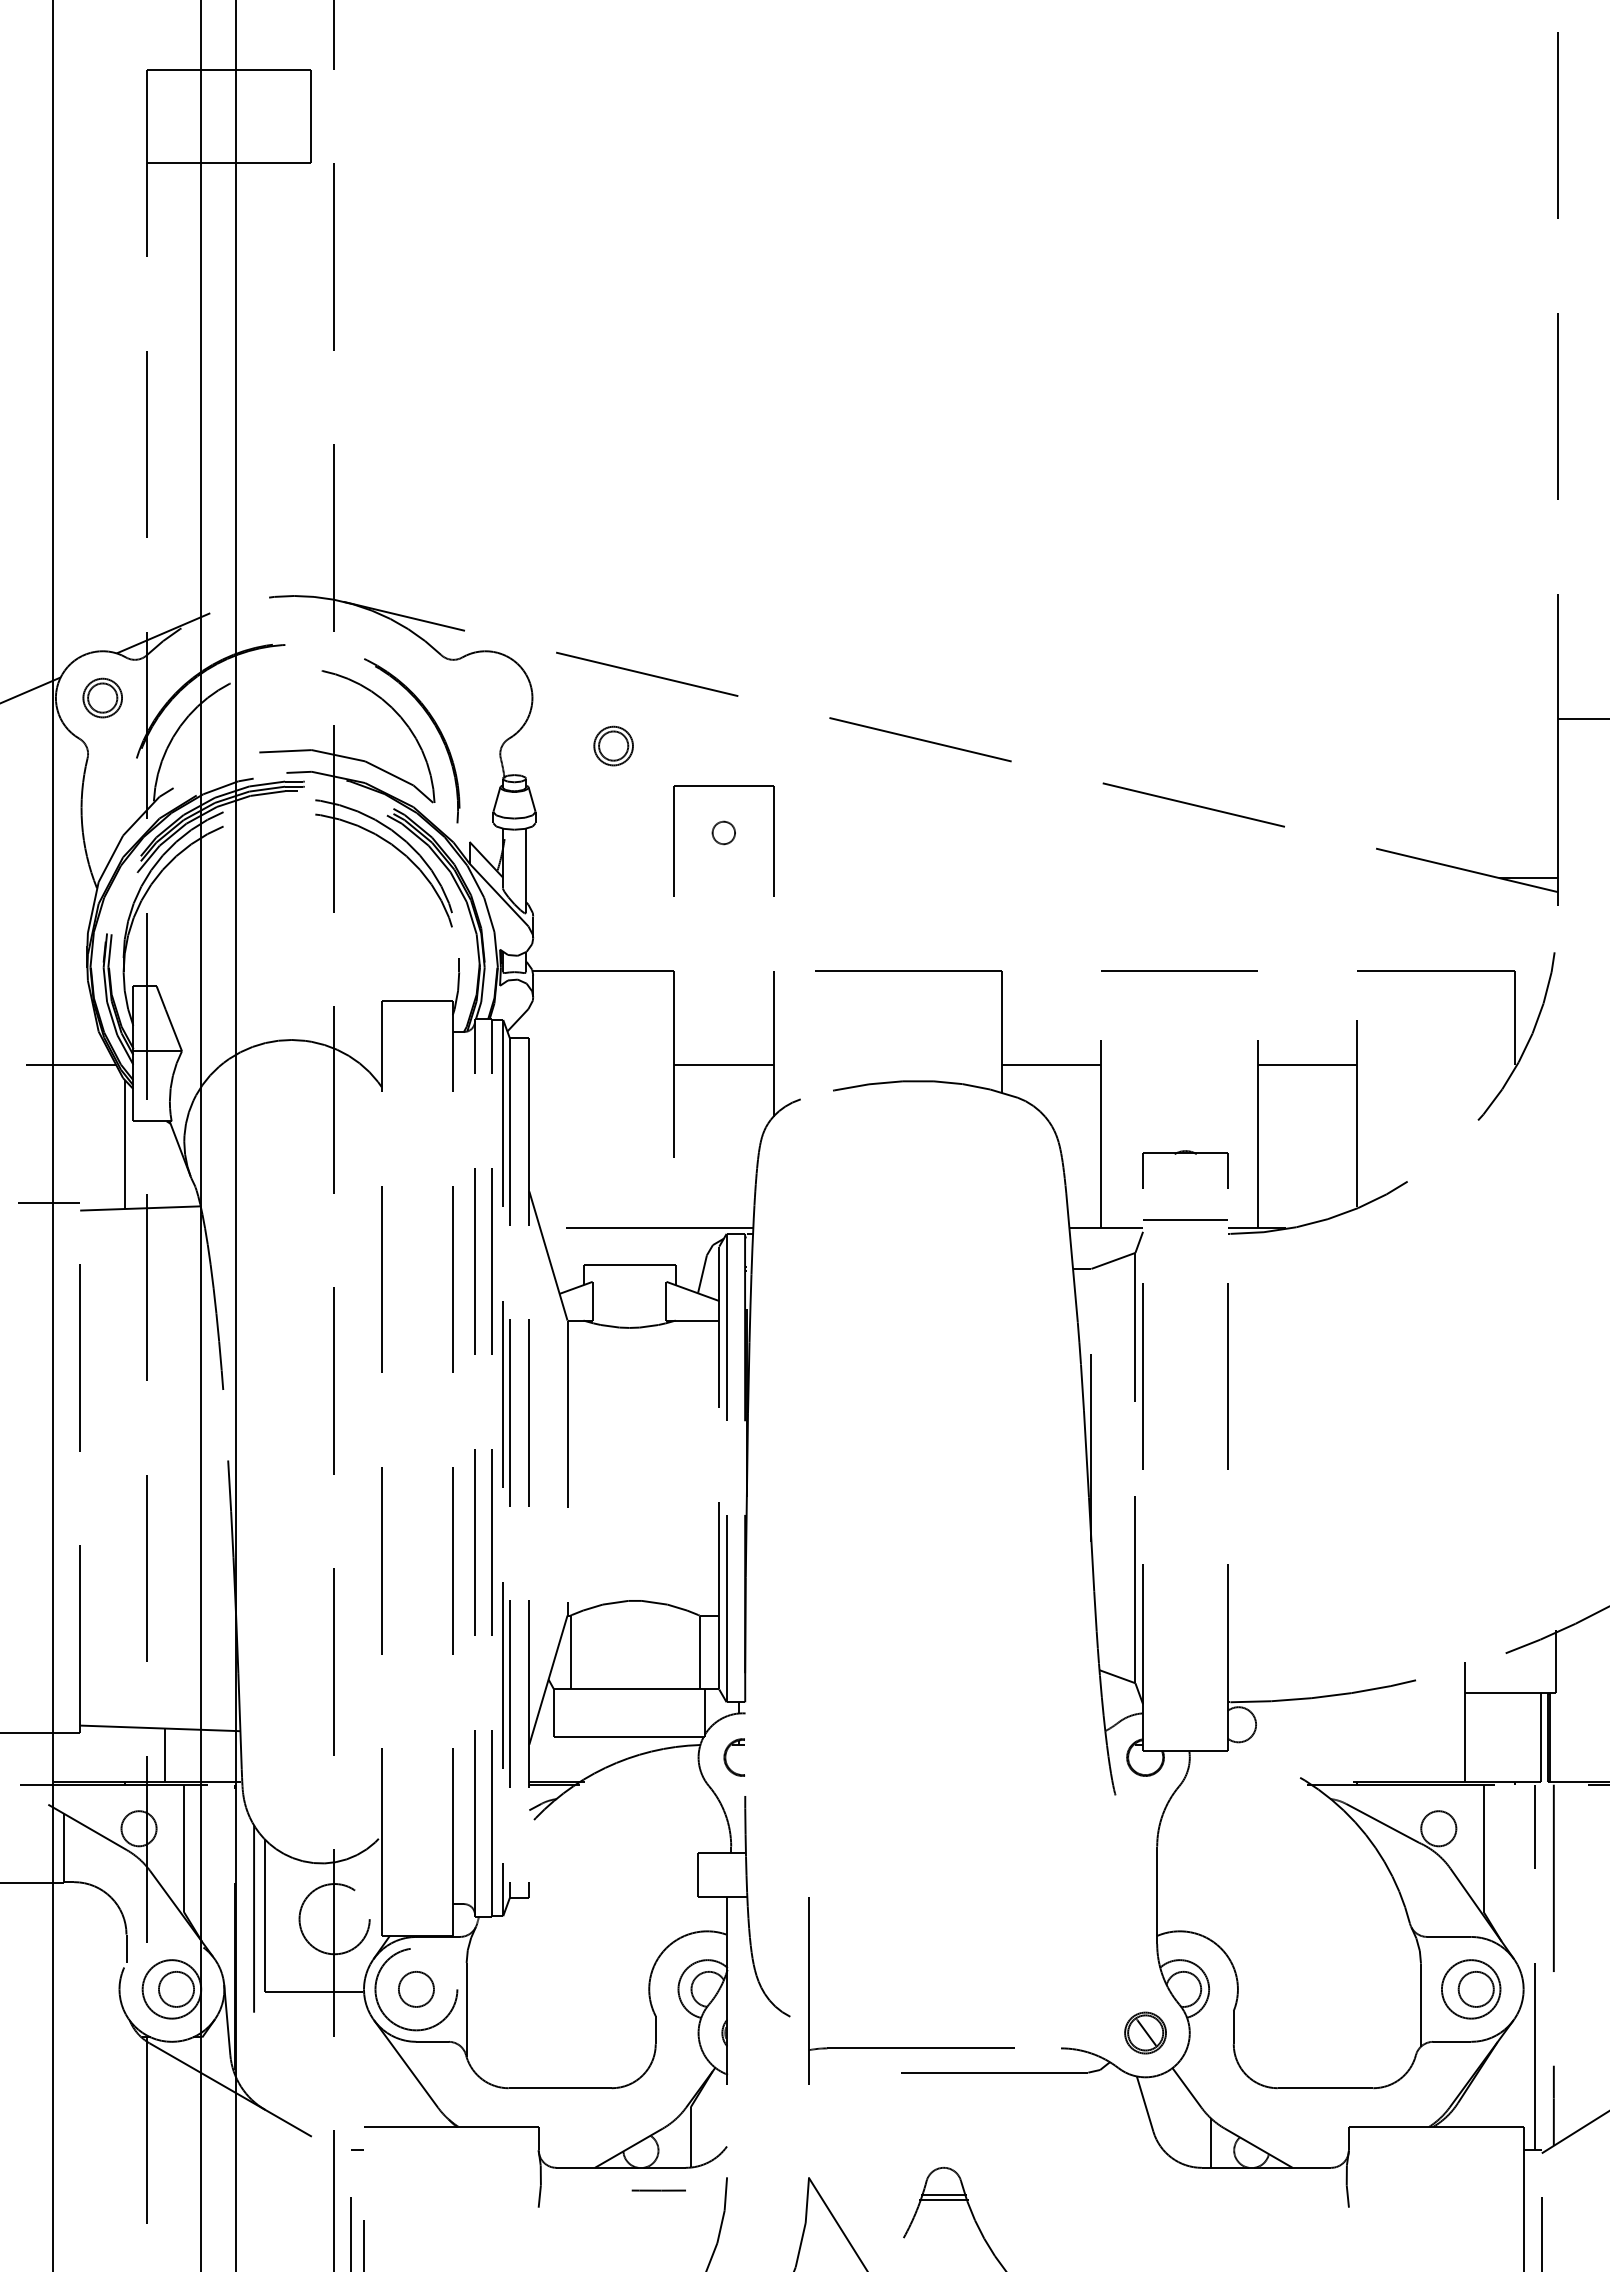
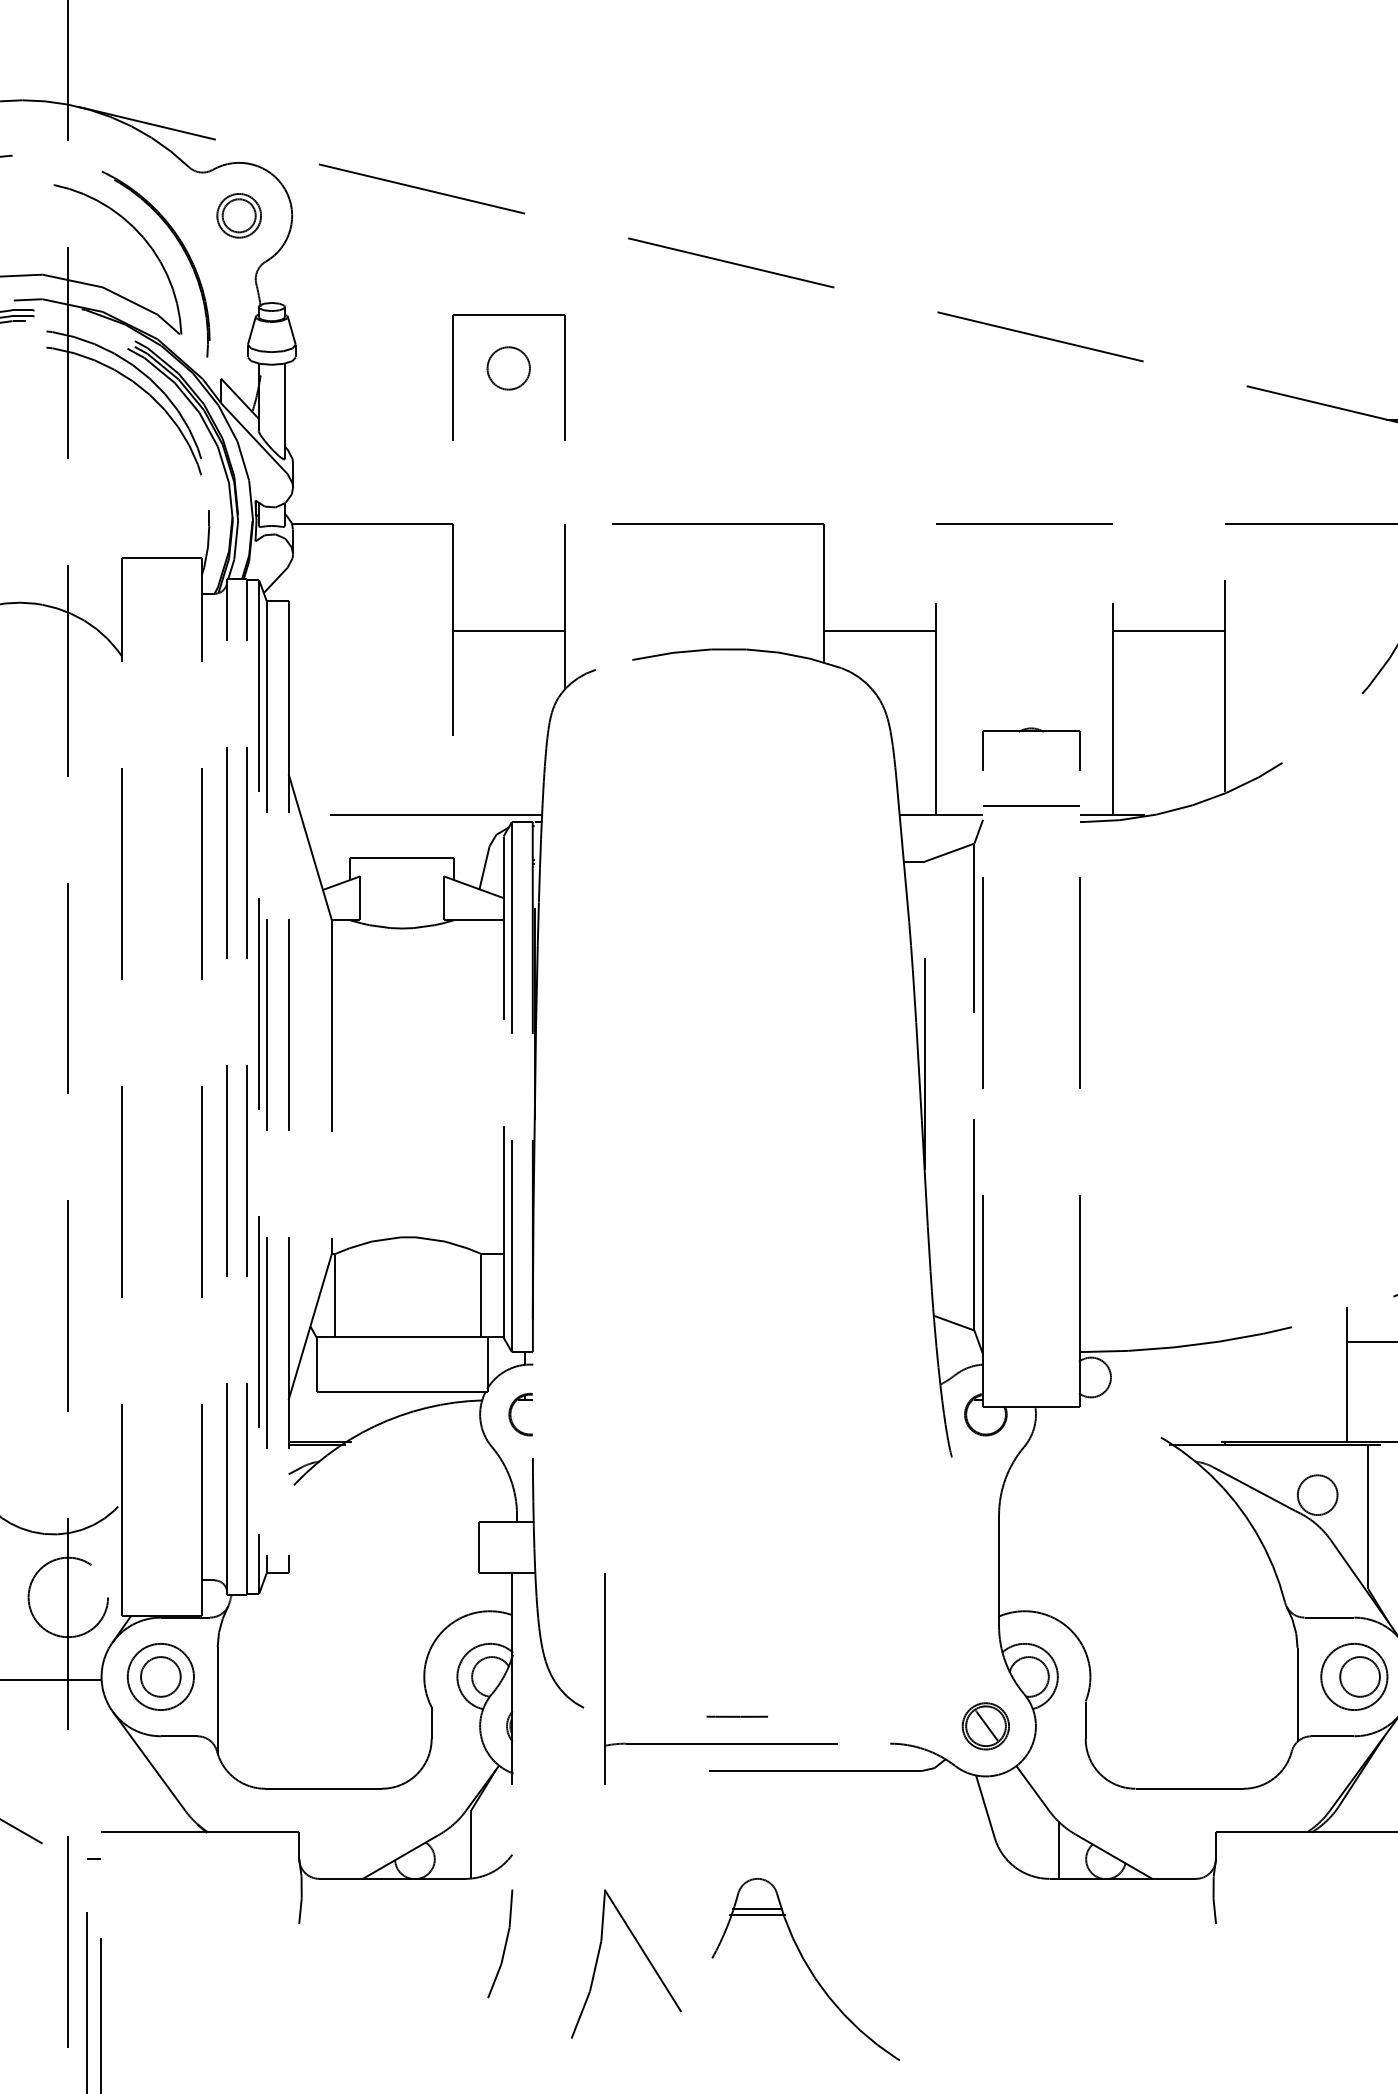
part: (613, 745) -> (239, 215), moved
circle: (723, 832) -> (508, 367), size x1.67
circle: (416, 1989) -> (160, 1677), size x0.71
line: (658, 2190) -> (736, 1716), moved

